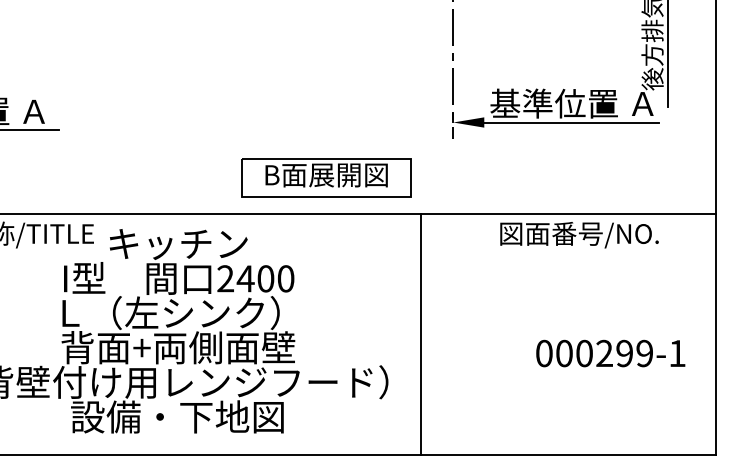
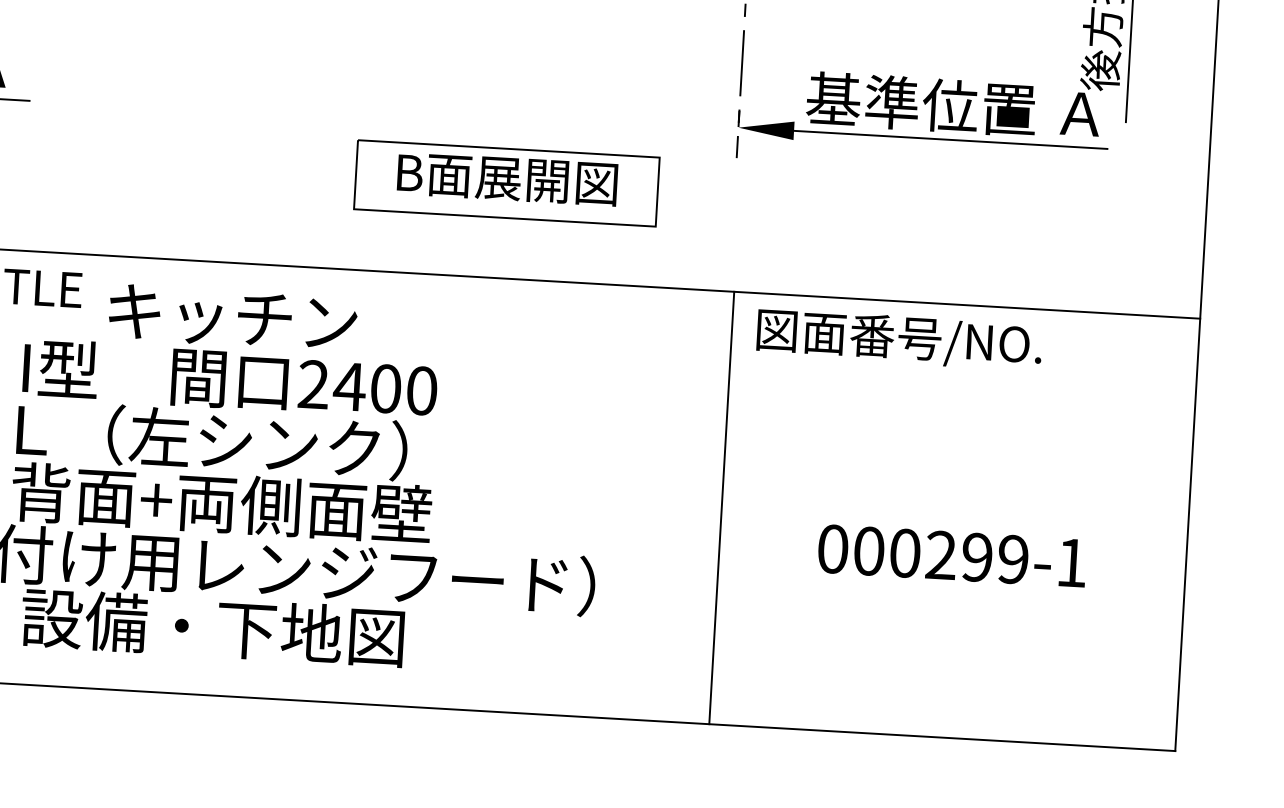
part: (326, 177) -> (506, 182), moved
text: (579, 235) -> (899, 340), moved
line: (421, 333) -> (722, 506), moved
text: (610, 353) -> (951, 555), moved

